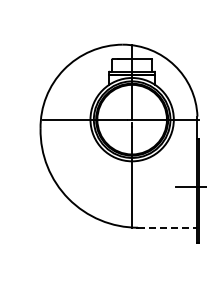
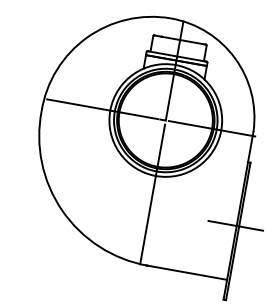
line: (167, 227) -> (187, 272), dashed -> solid

